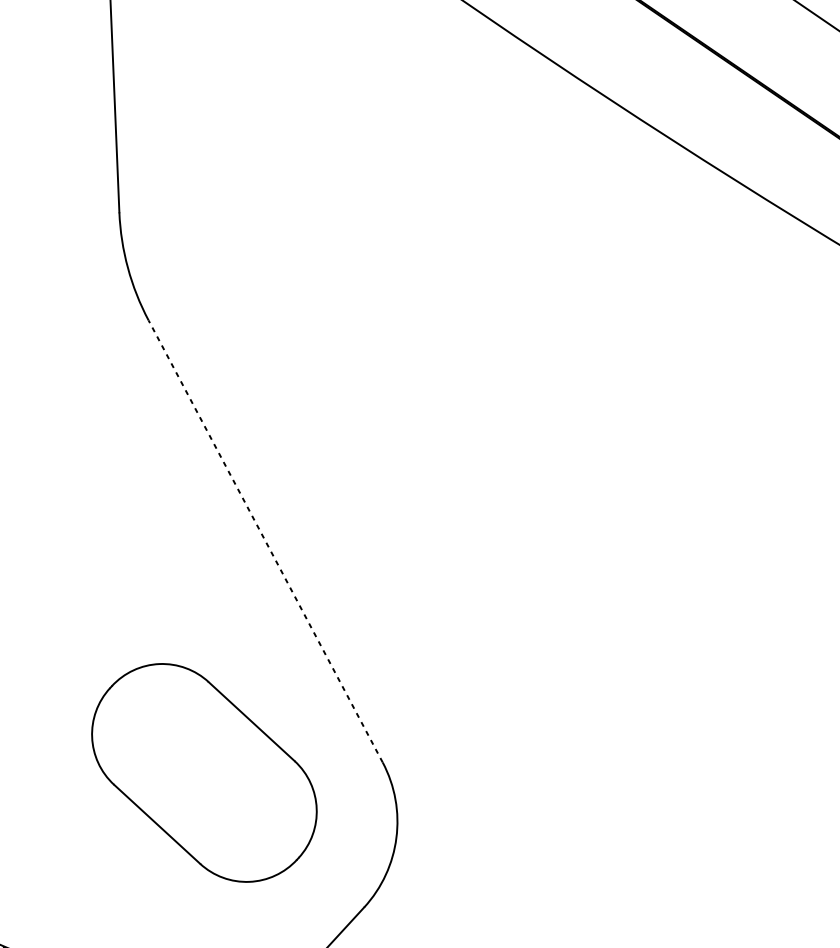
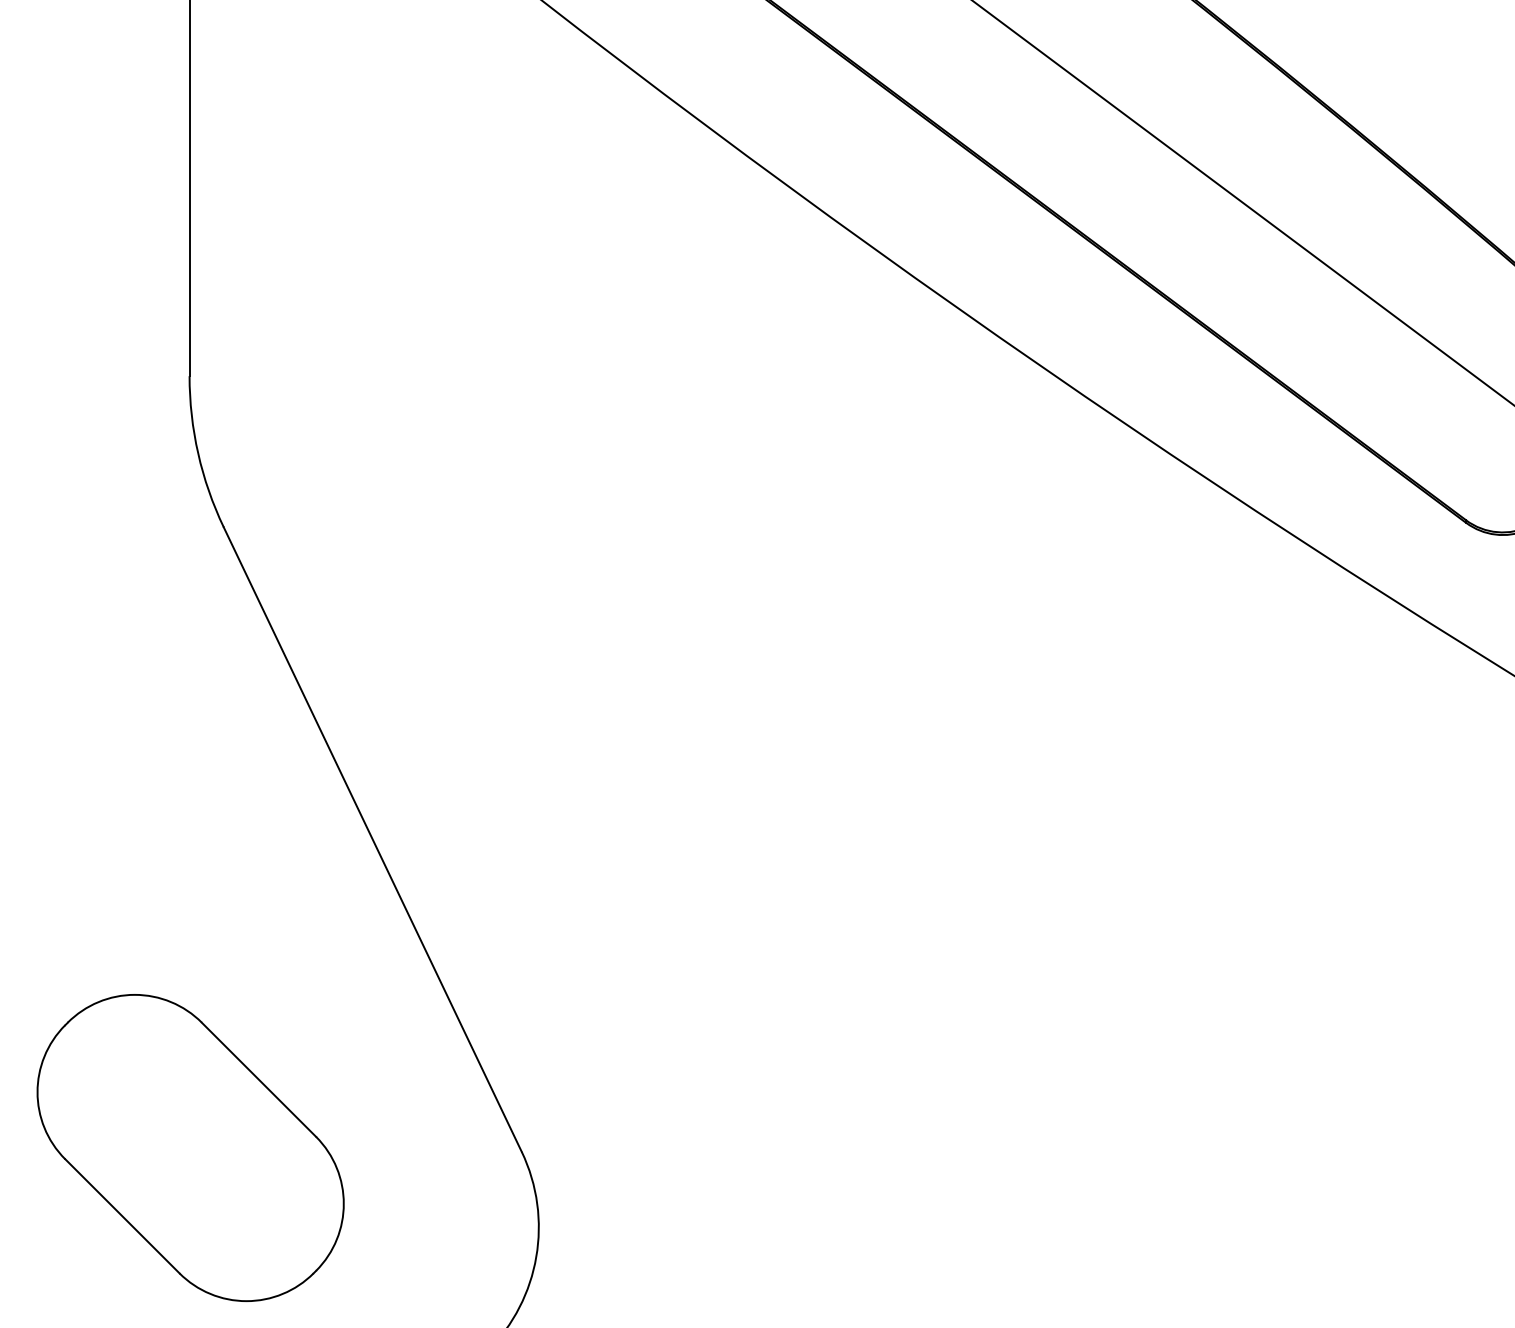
line: (265, 541) -> (372, 839), dashed -> solid
part: (204, 772) -> (190, 1147), moved

